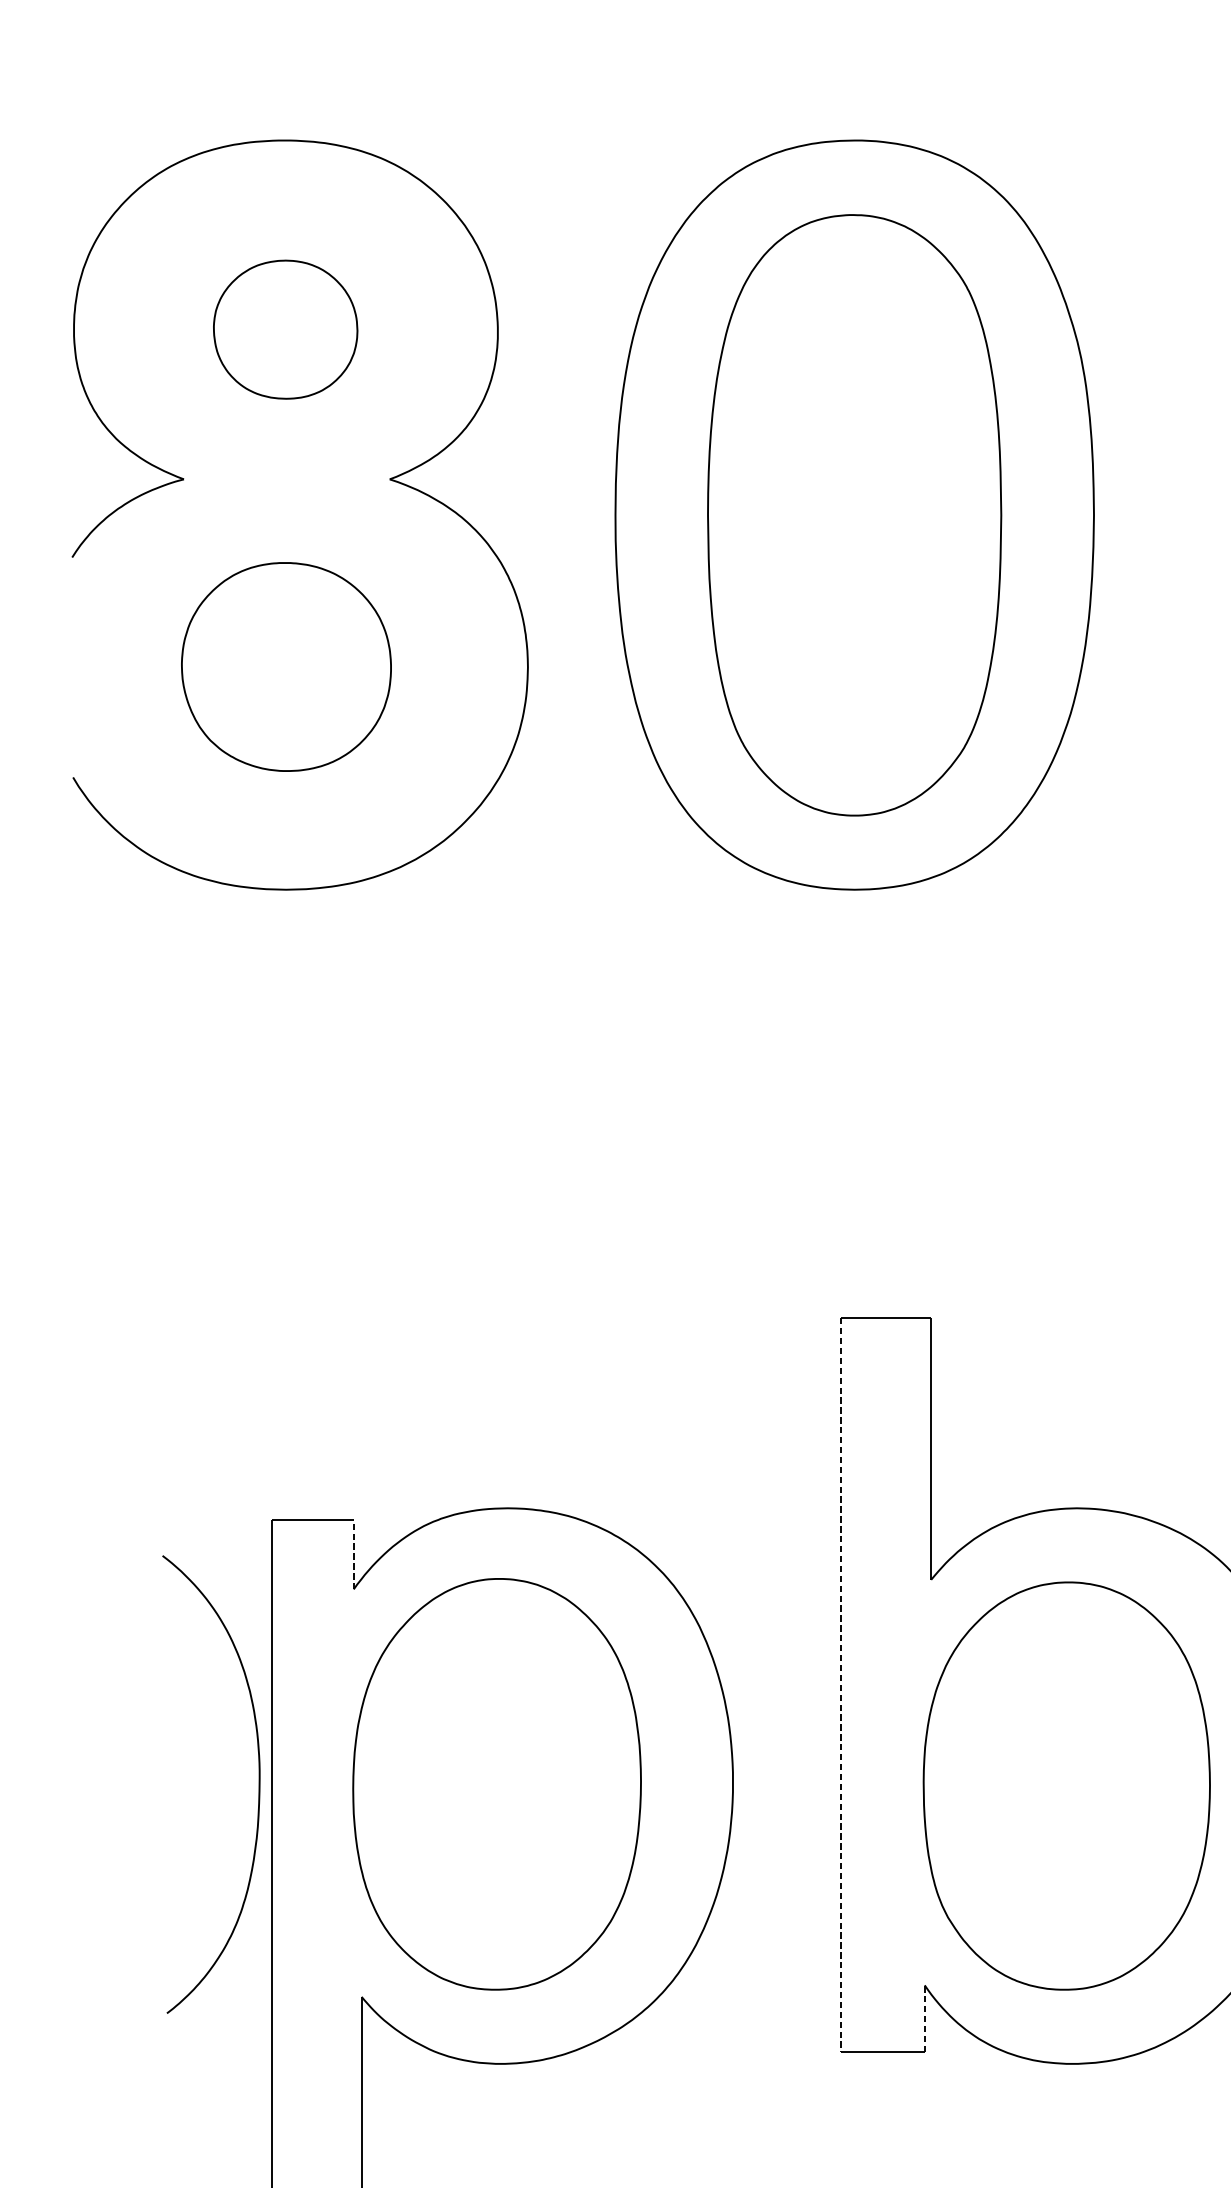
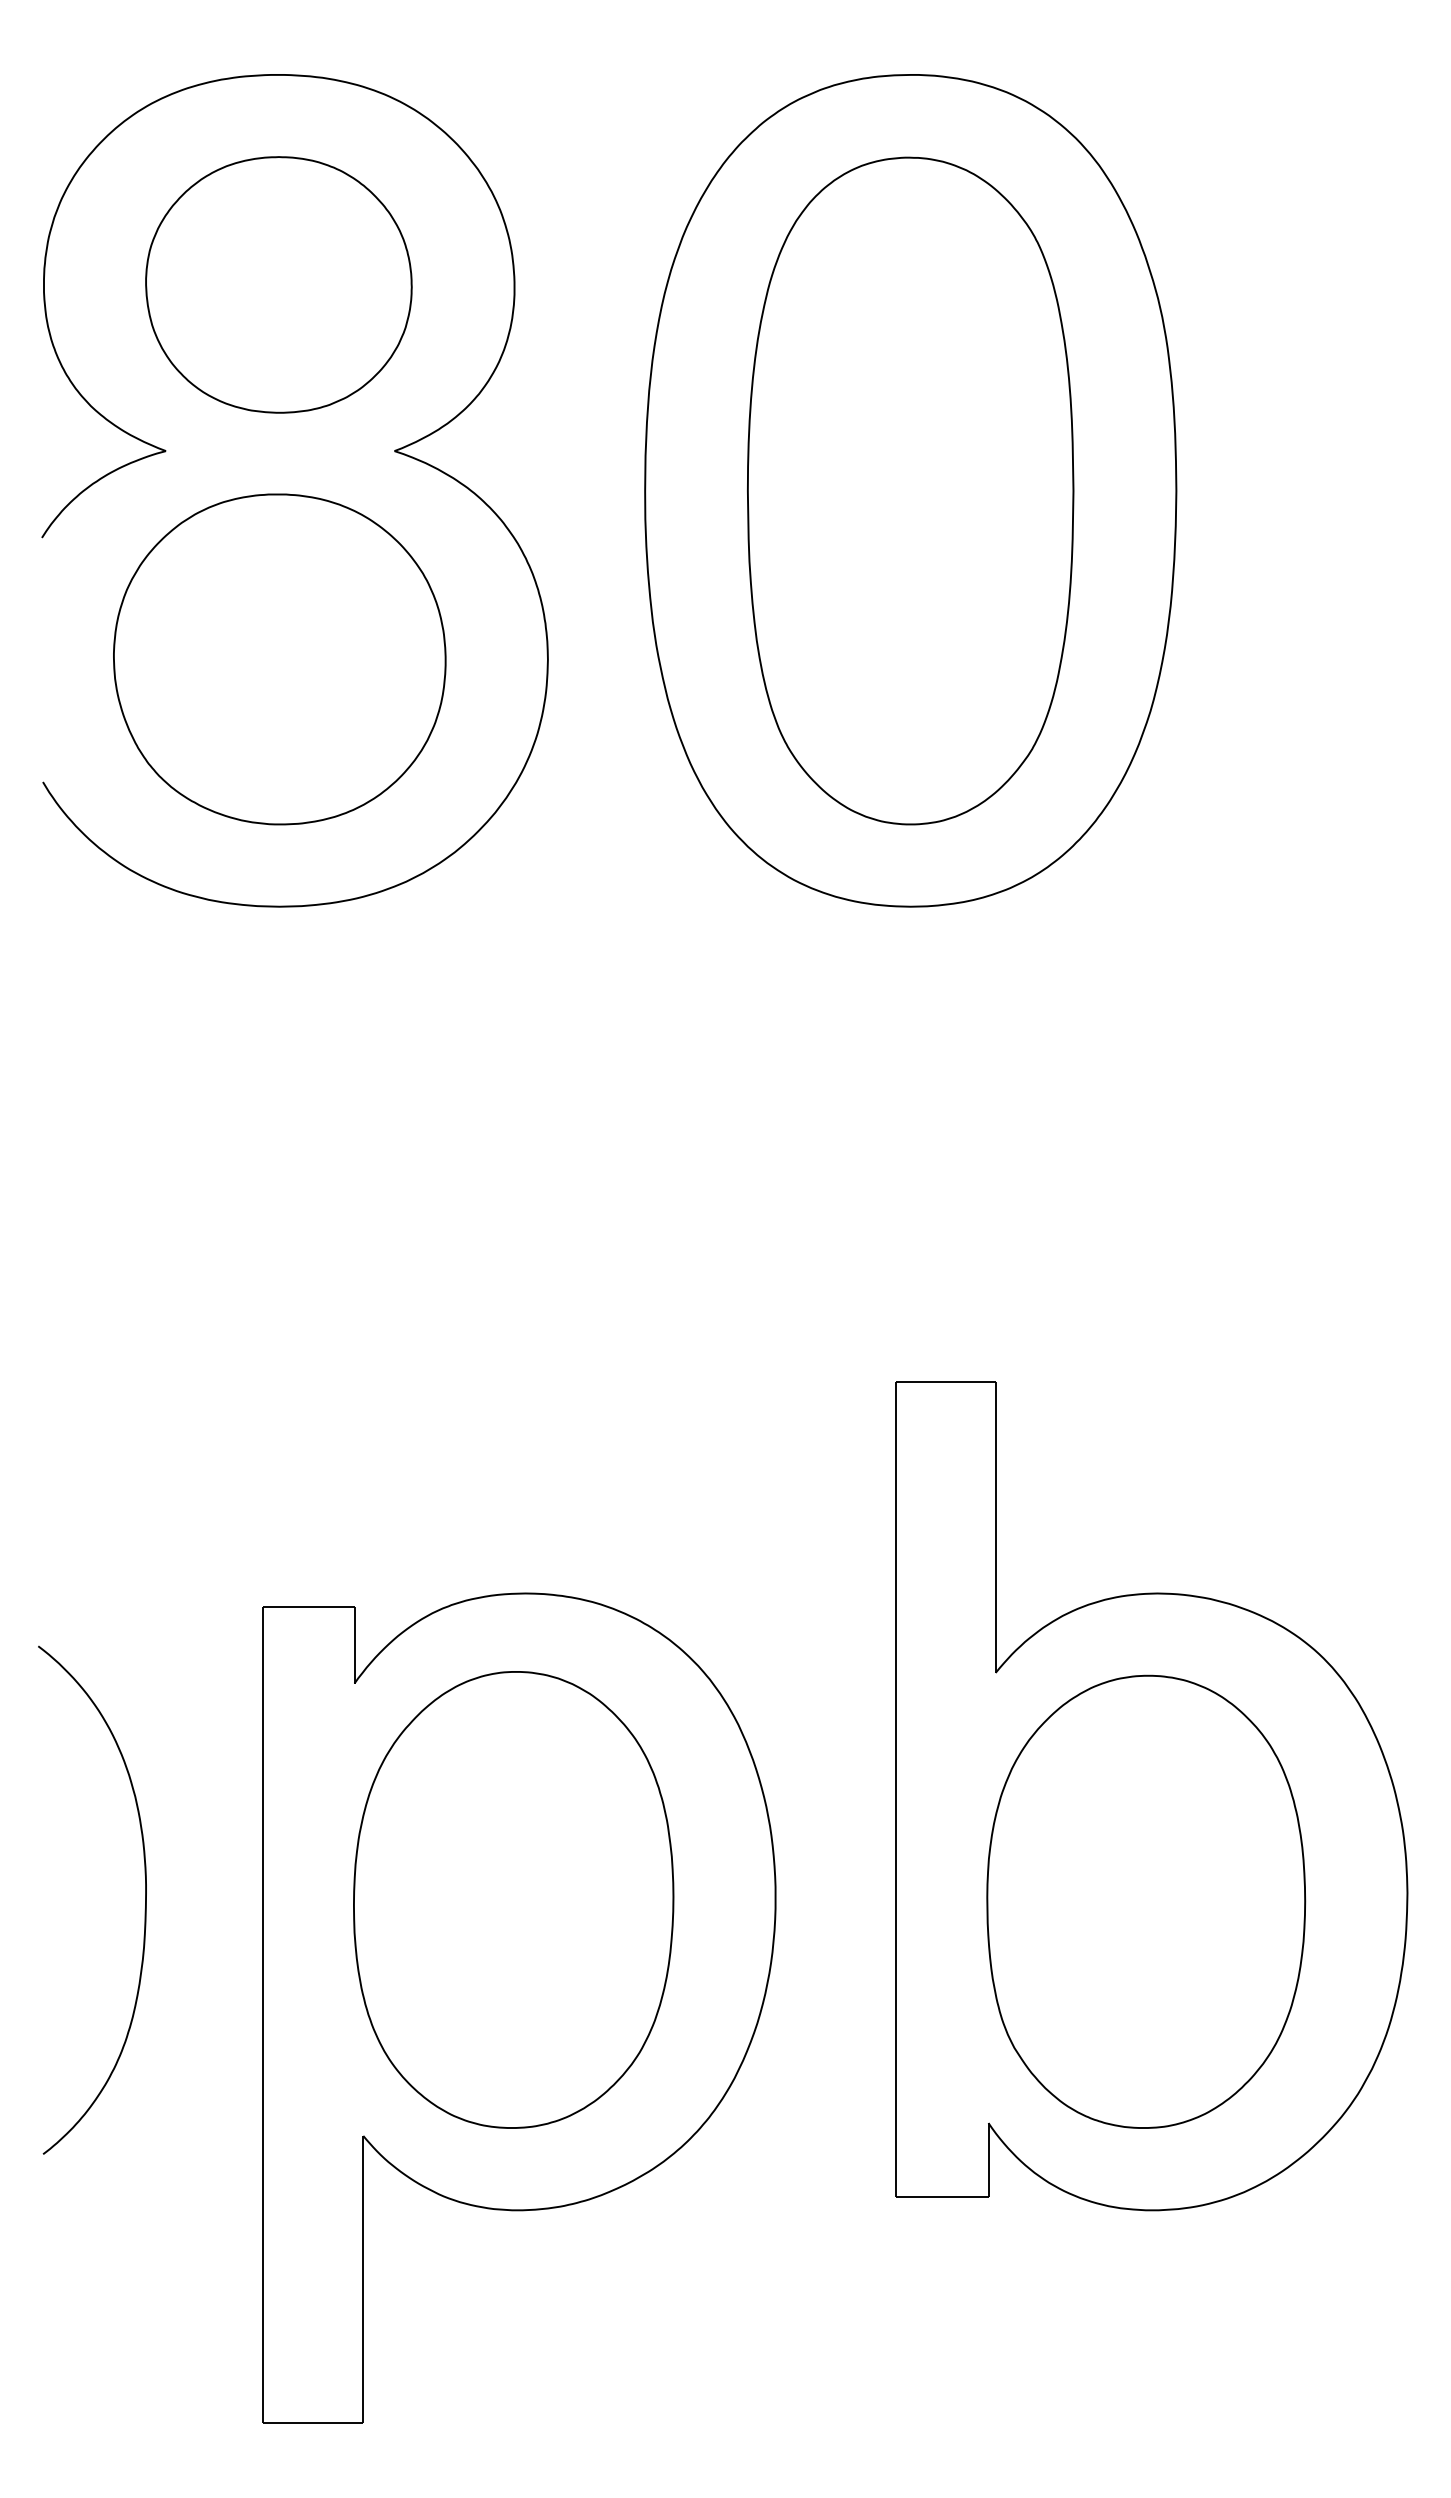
part: (285, 329) -> (278, 284), size x1.67
part: (286, 667) -> (279, 659), size x1.43
line: (353, 1554) -> (354, 1644), dashed -> solid
line: (840, 1685) -> (895, 1790), dashed -> solid
curve: (258, 1792) -> (144, 1909), moved
line: (924, 2019) -> (988, 2160), dashed -> solid

